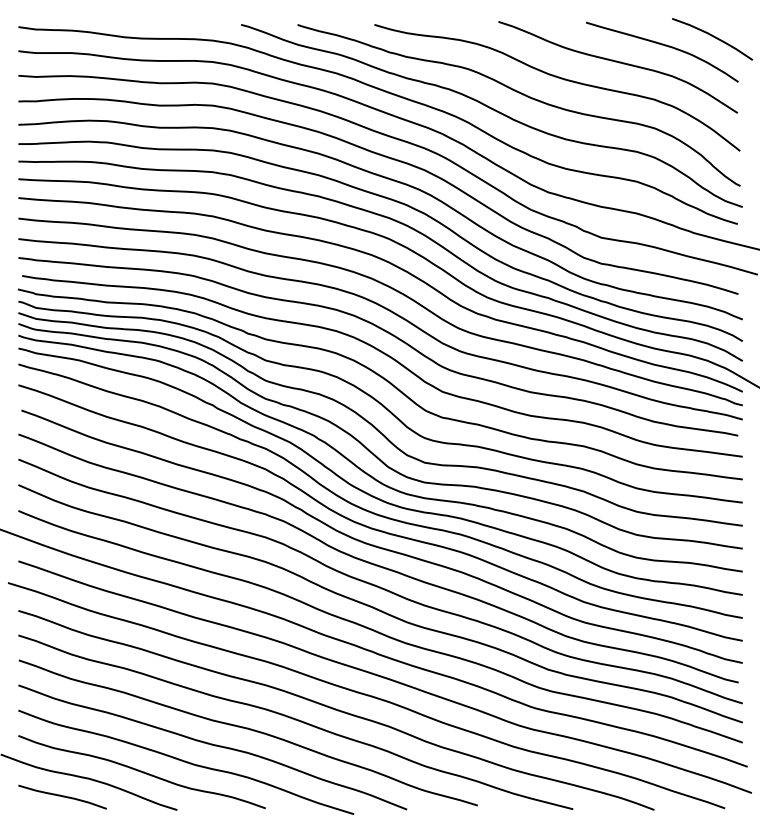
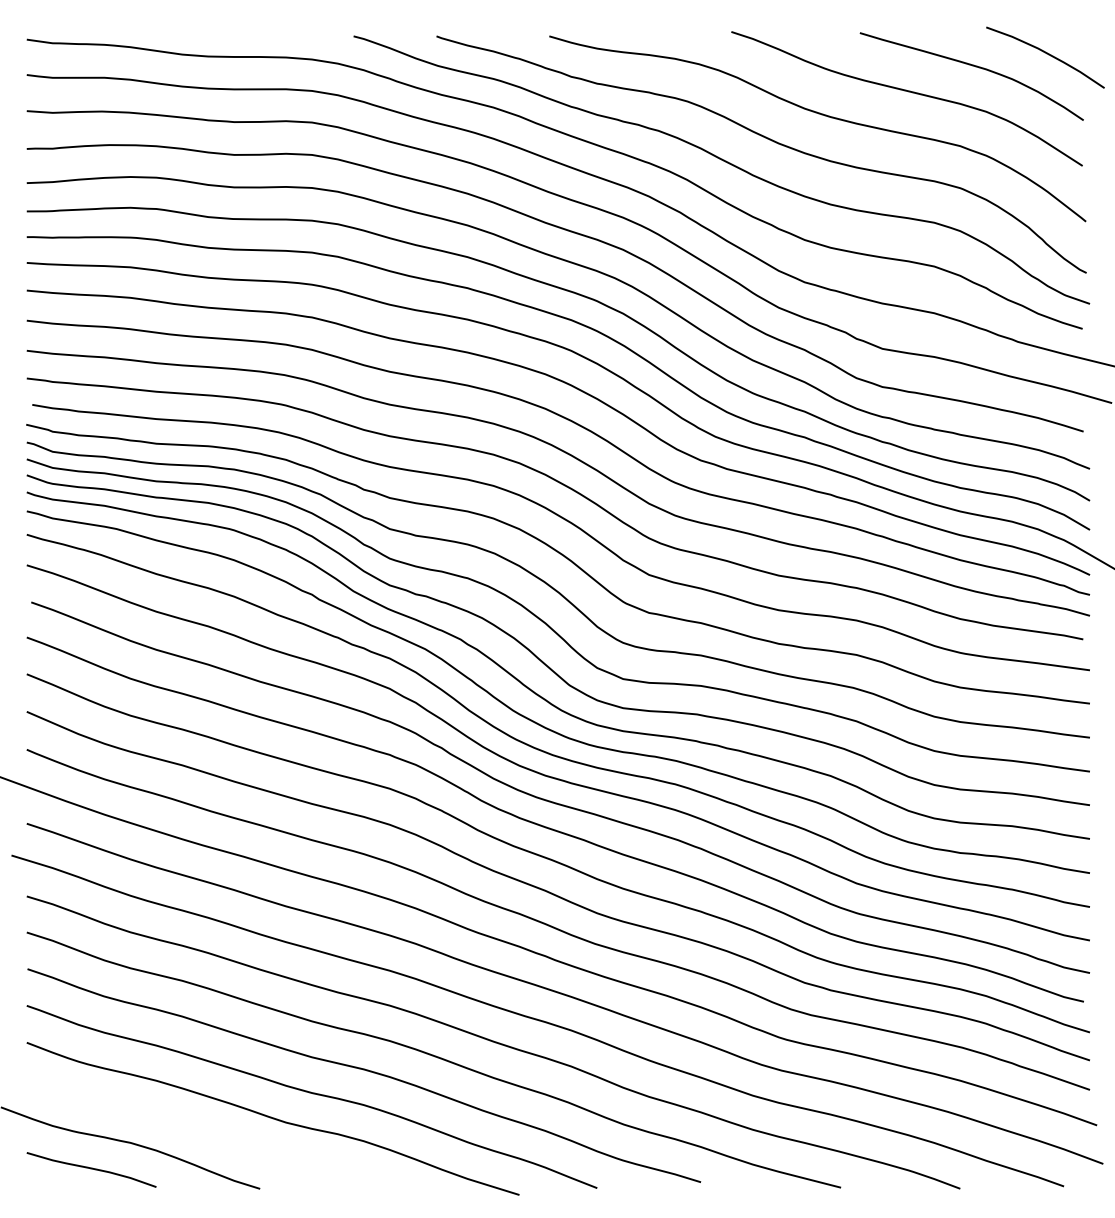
curve: (141, 772) -> (207, 1133), removed

